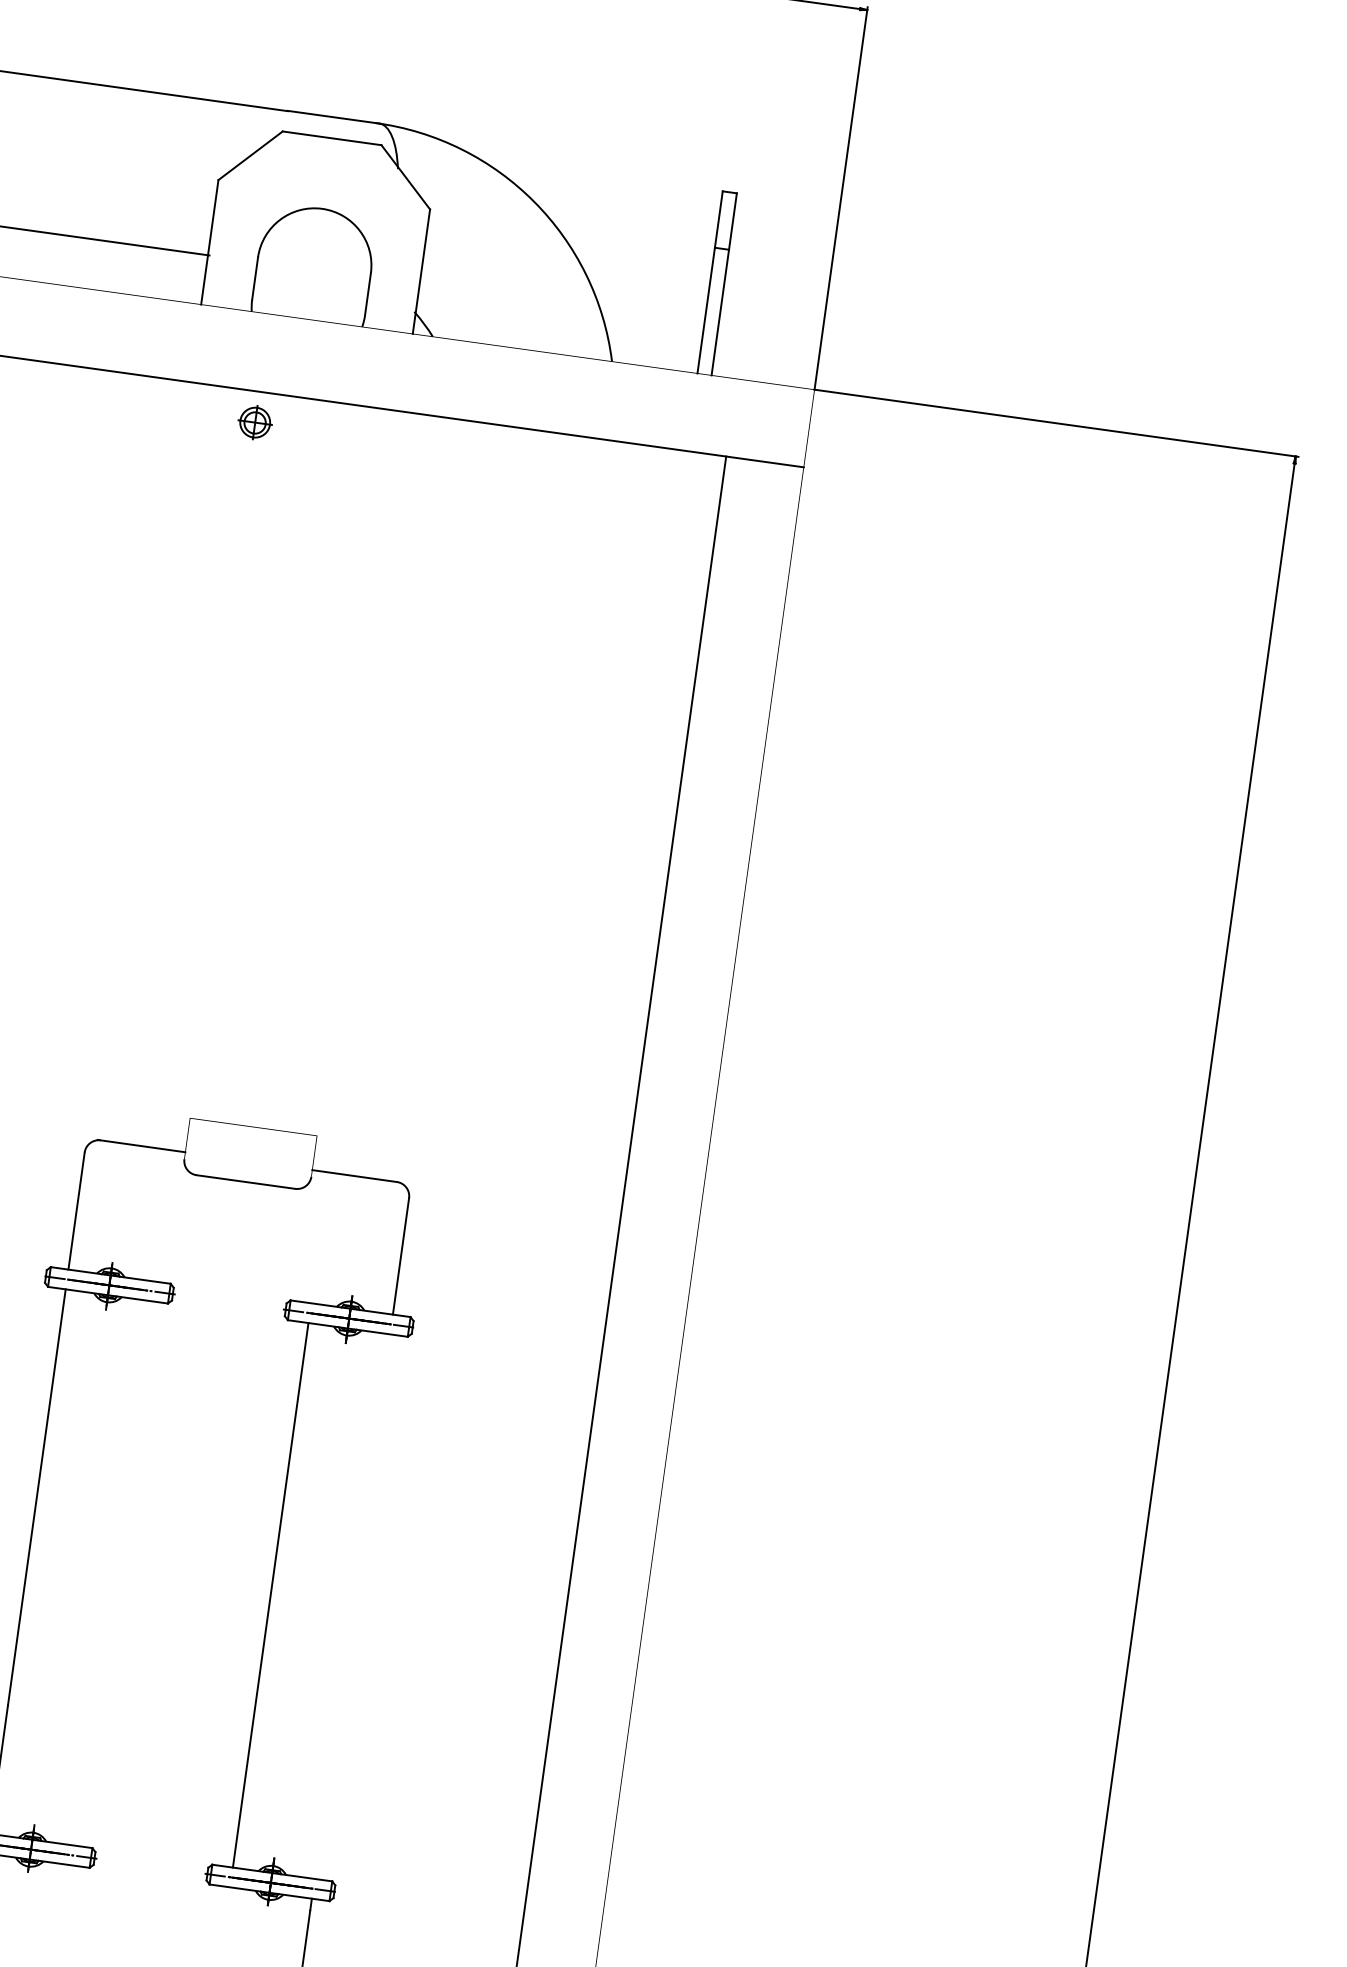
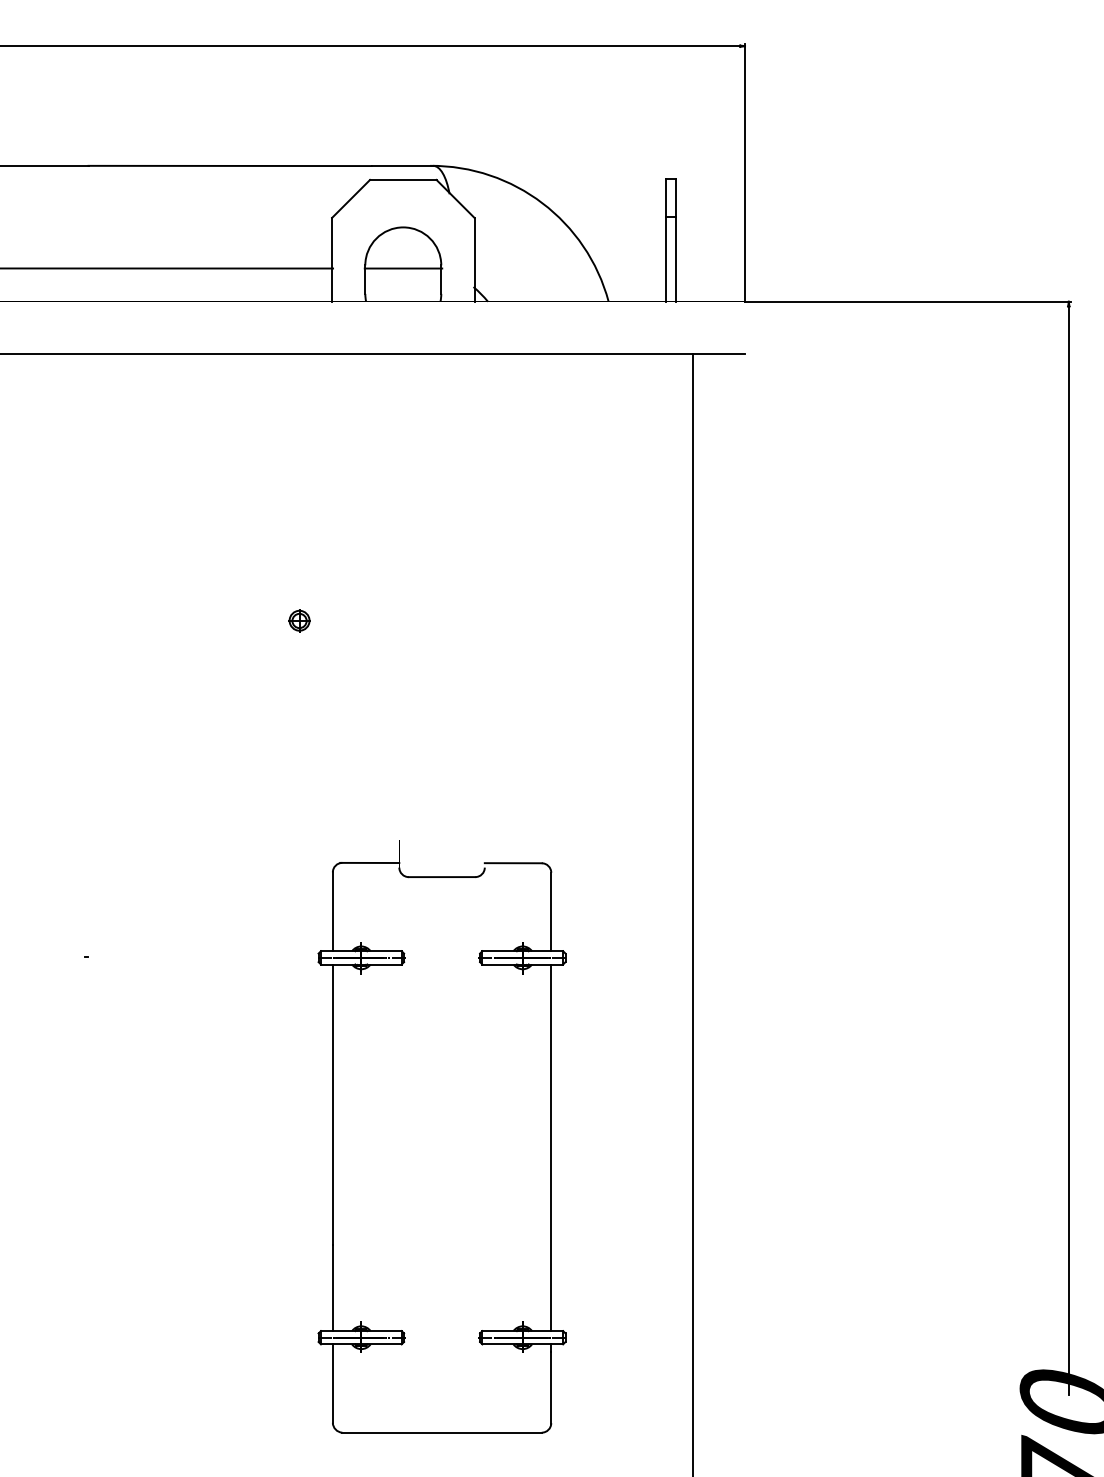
line: (314, 269) -> (403, 268), added
part: (255, 422) -> (299, 620), moved
line: (271, 1594) -> (551, 1147), moved

